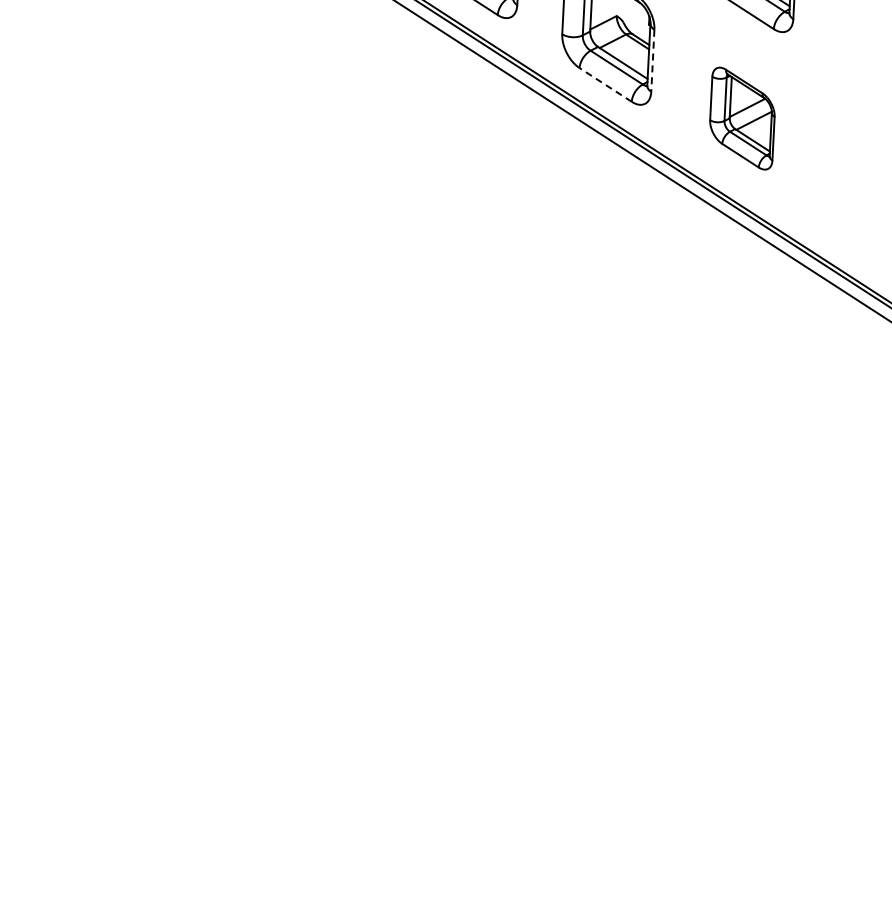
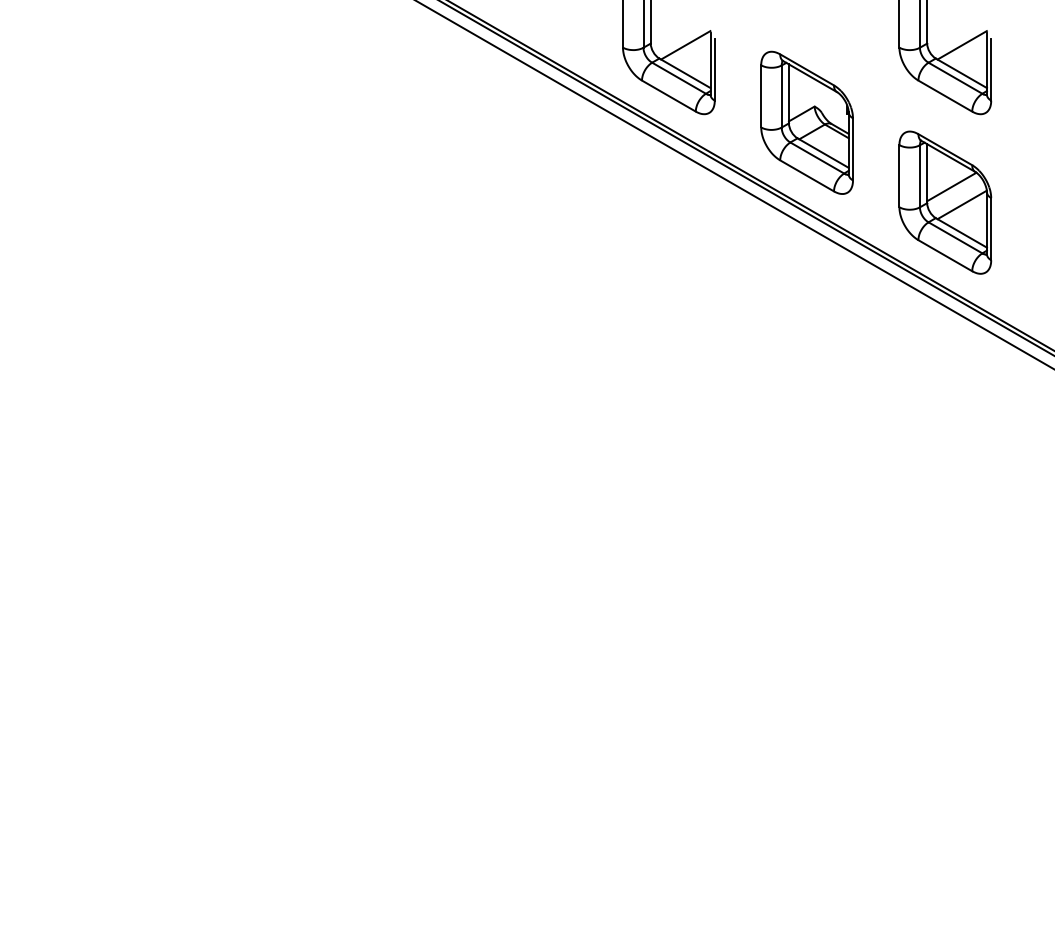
line: (653, 60) -> (853, 149), dashed -> solid
line: (605, 84) -> (806, 175), dashed -> solid
part: (742, 118) -> (945, 202), size x1.43

